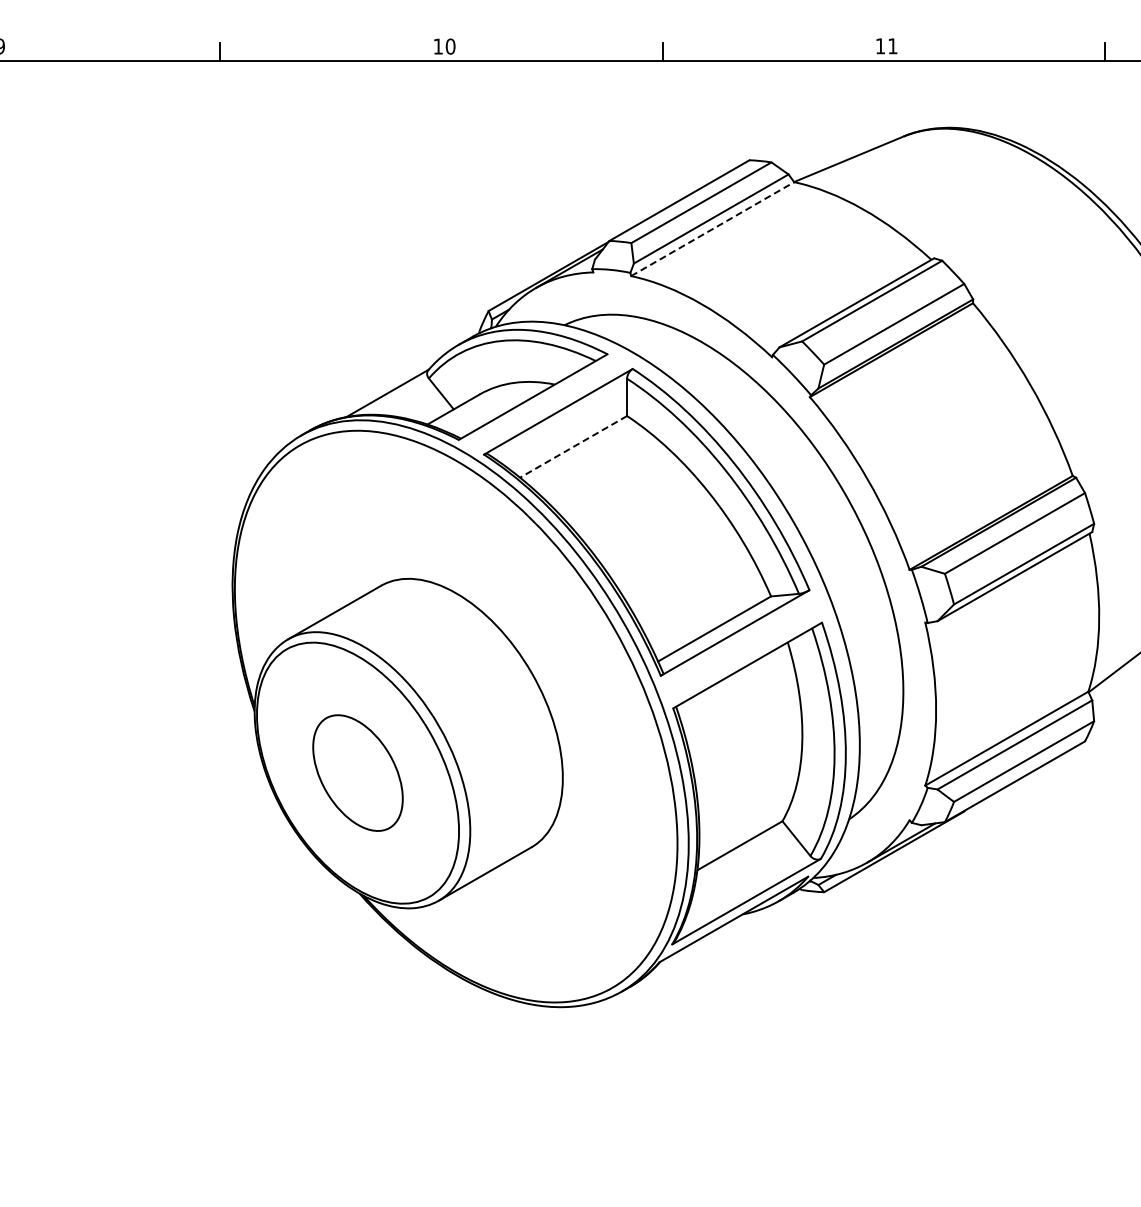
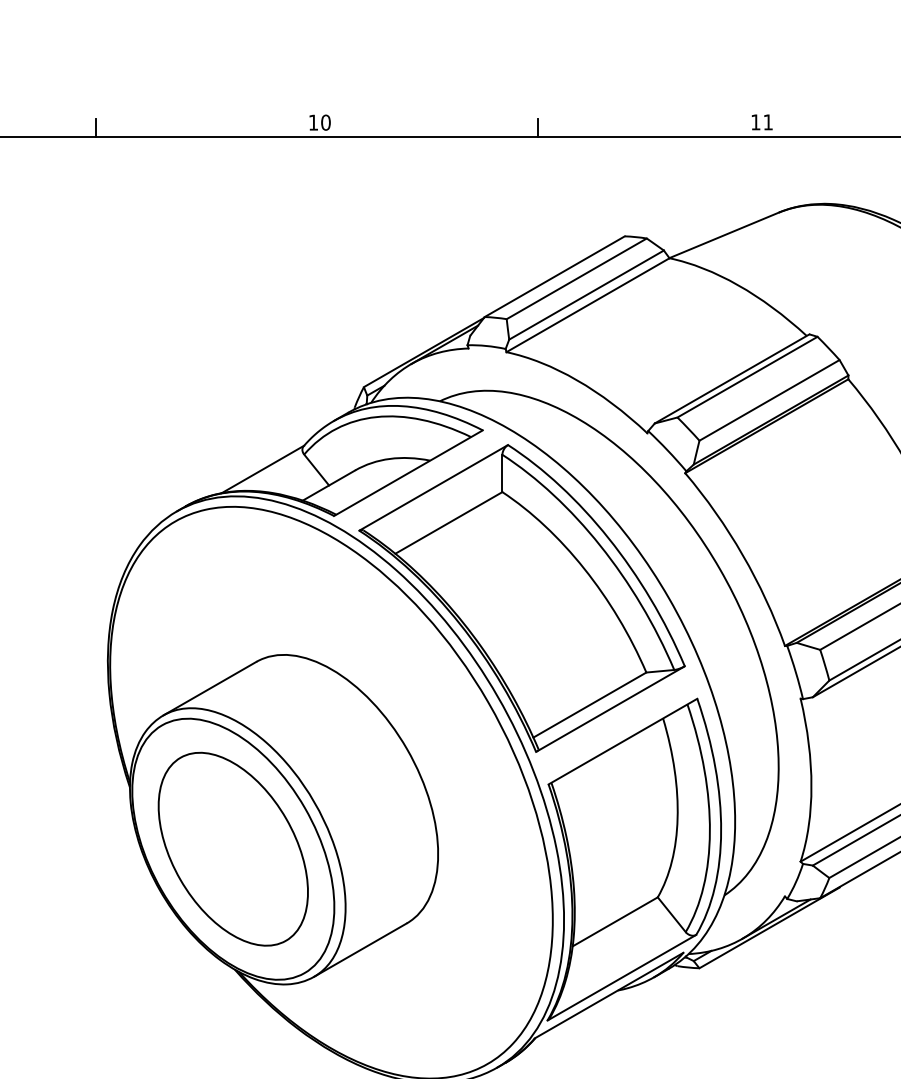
line: (713, 228) -> (588, 304), dashed -> solid
line: (573, 446) -> (448, 522), dashed -> solid
part: (357, 772) -> (232, 848), size x1.67

